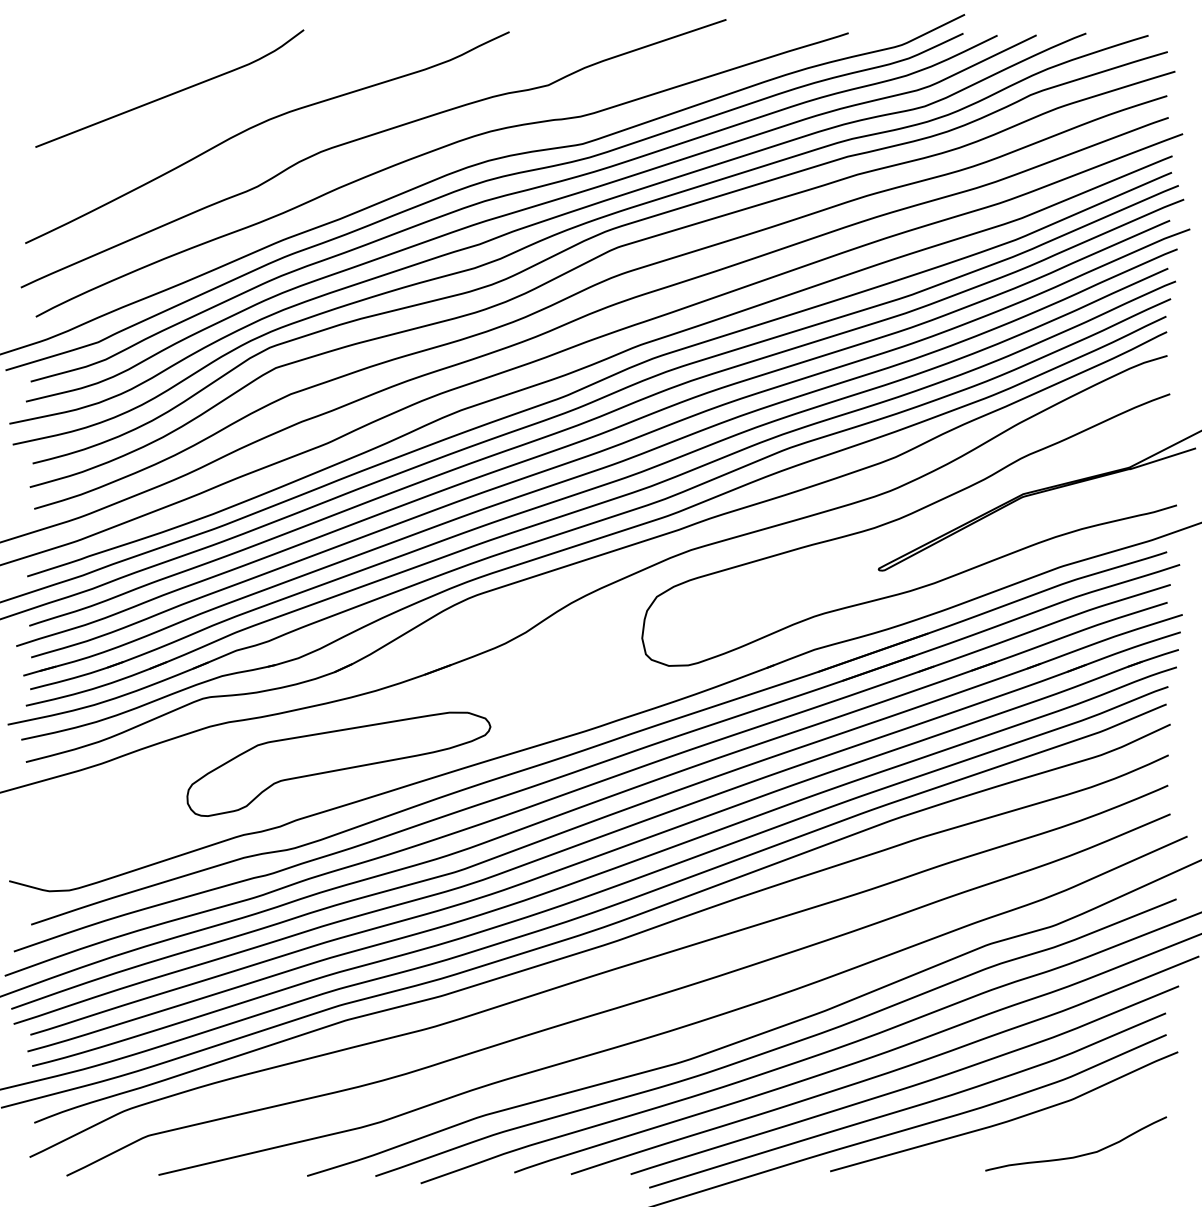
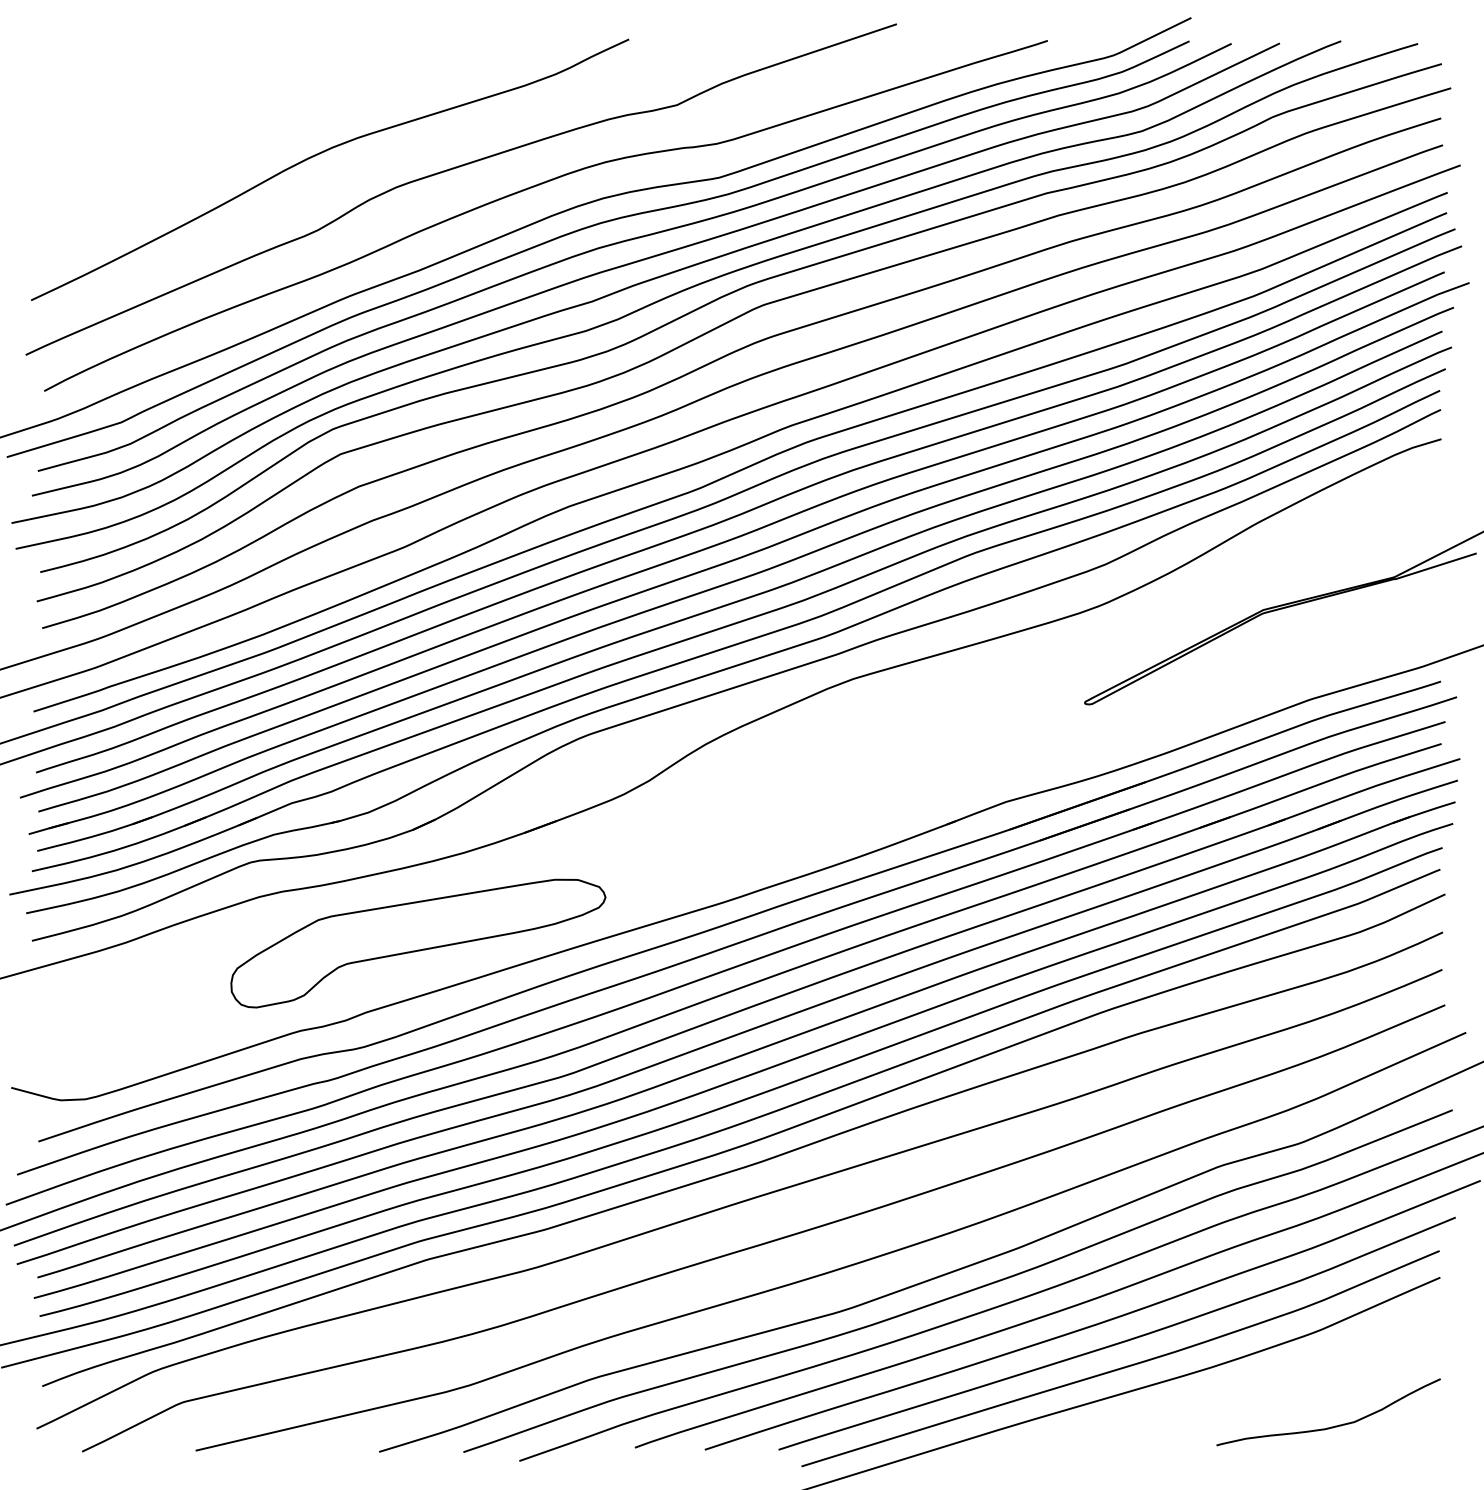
curve: (171, 93) -> (211, 115), removed
curve: (903, 518) -> (1115, 639), removed
curve: (1007, 1120) -> (1243, 1383), removed

